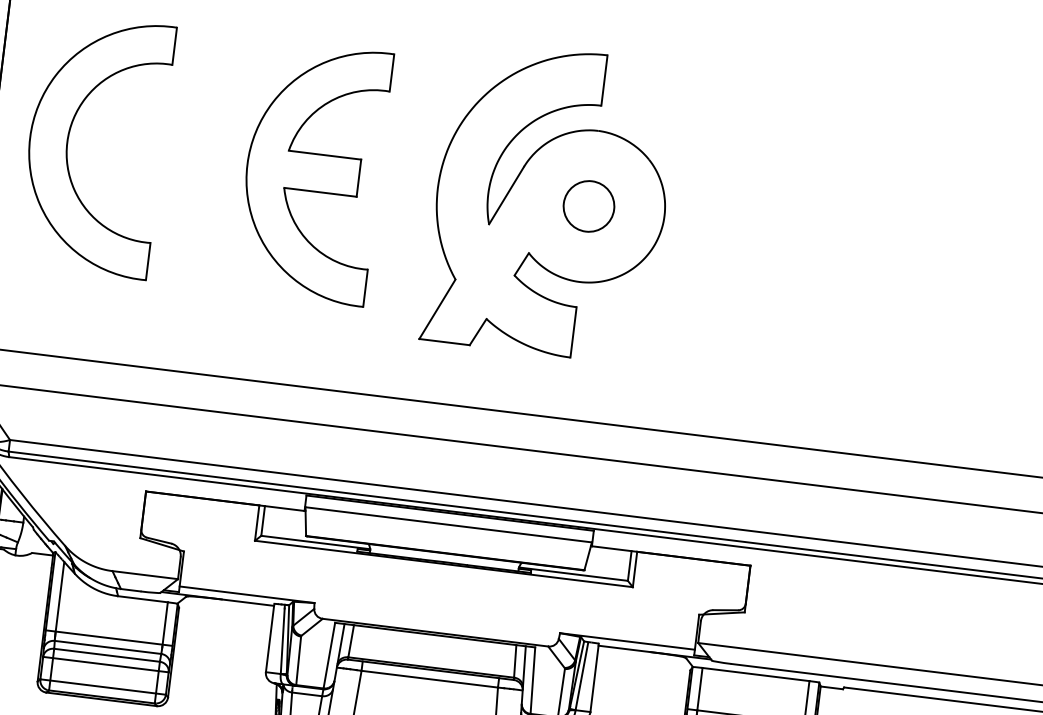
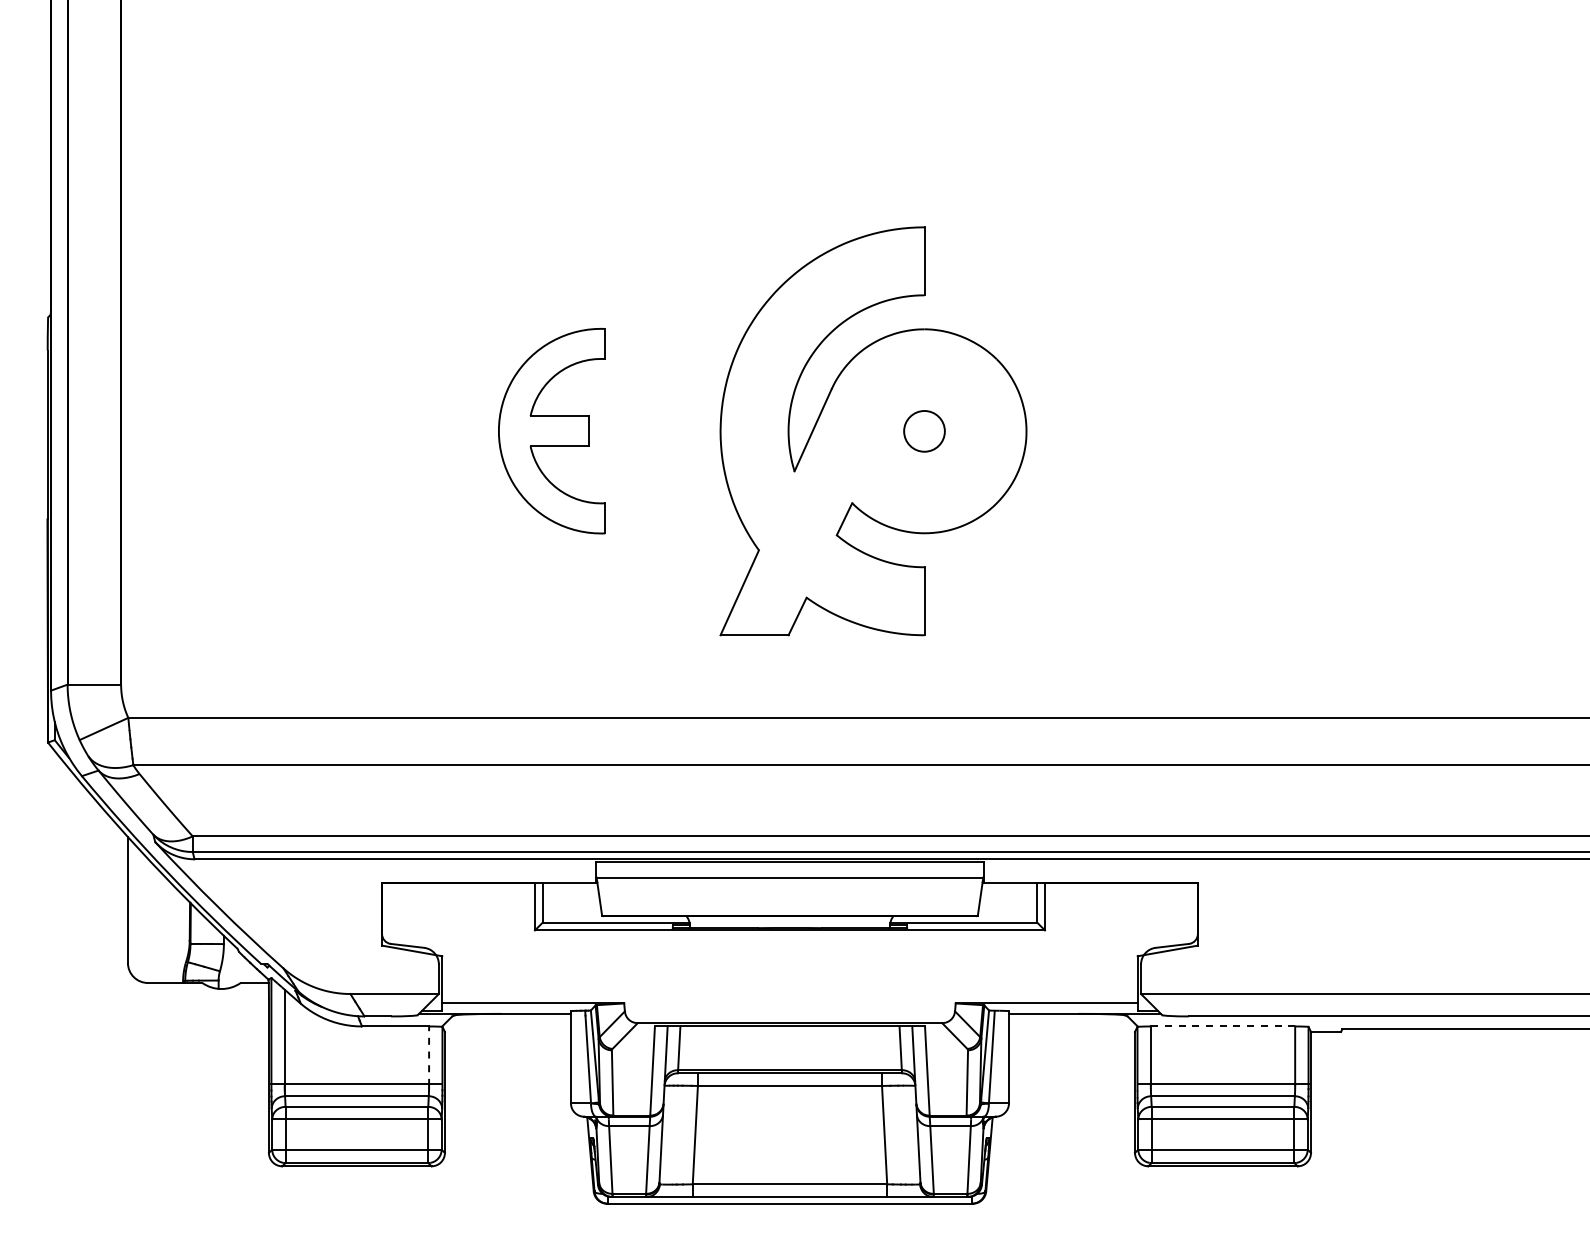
part: (68, 141) -> (221, 430), removed
part: (312, 171) -> (551, 430), size x0.6
circle: (588, 206) -> (924, 431), size x0.6
line: (165, 624) -> (429, 1056), solid -> dashed
line: (755, 674) -> (1222, 1026), solid -> dashed

